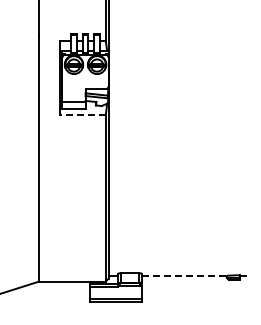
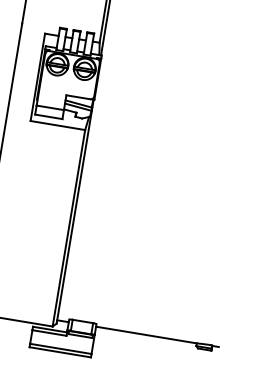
line: (82, 115) -> (57, 125), dashed -> solid
line: (184, 275) -> (146, 334), dashed -> solid

